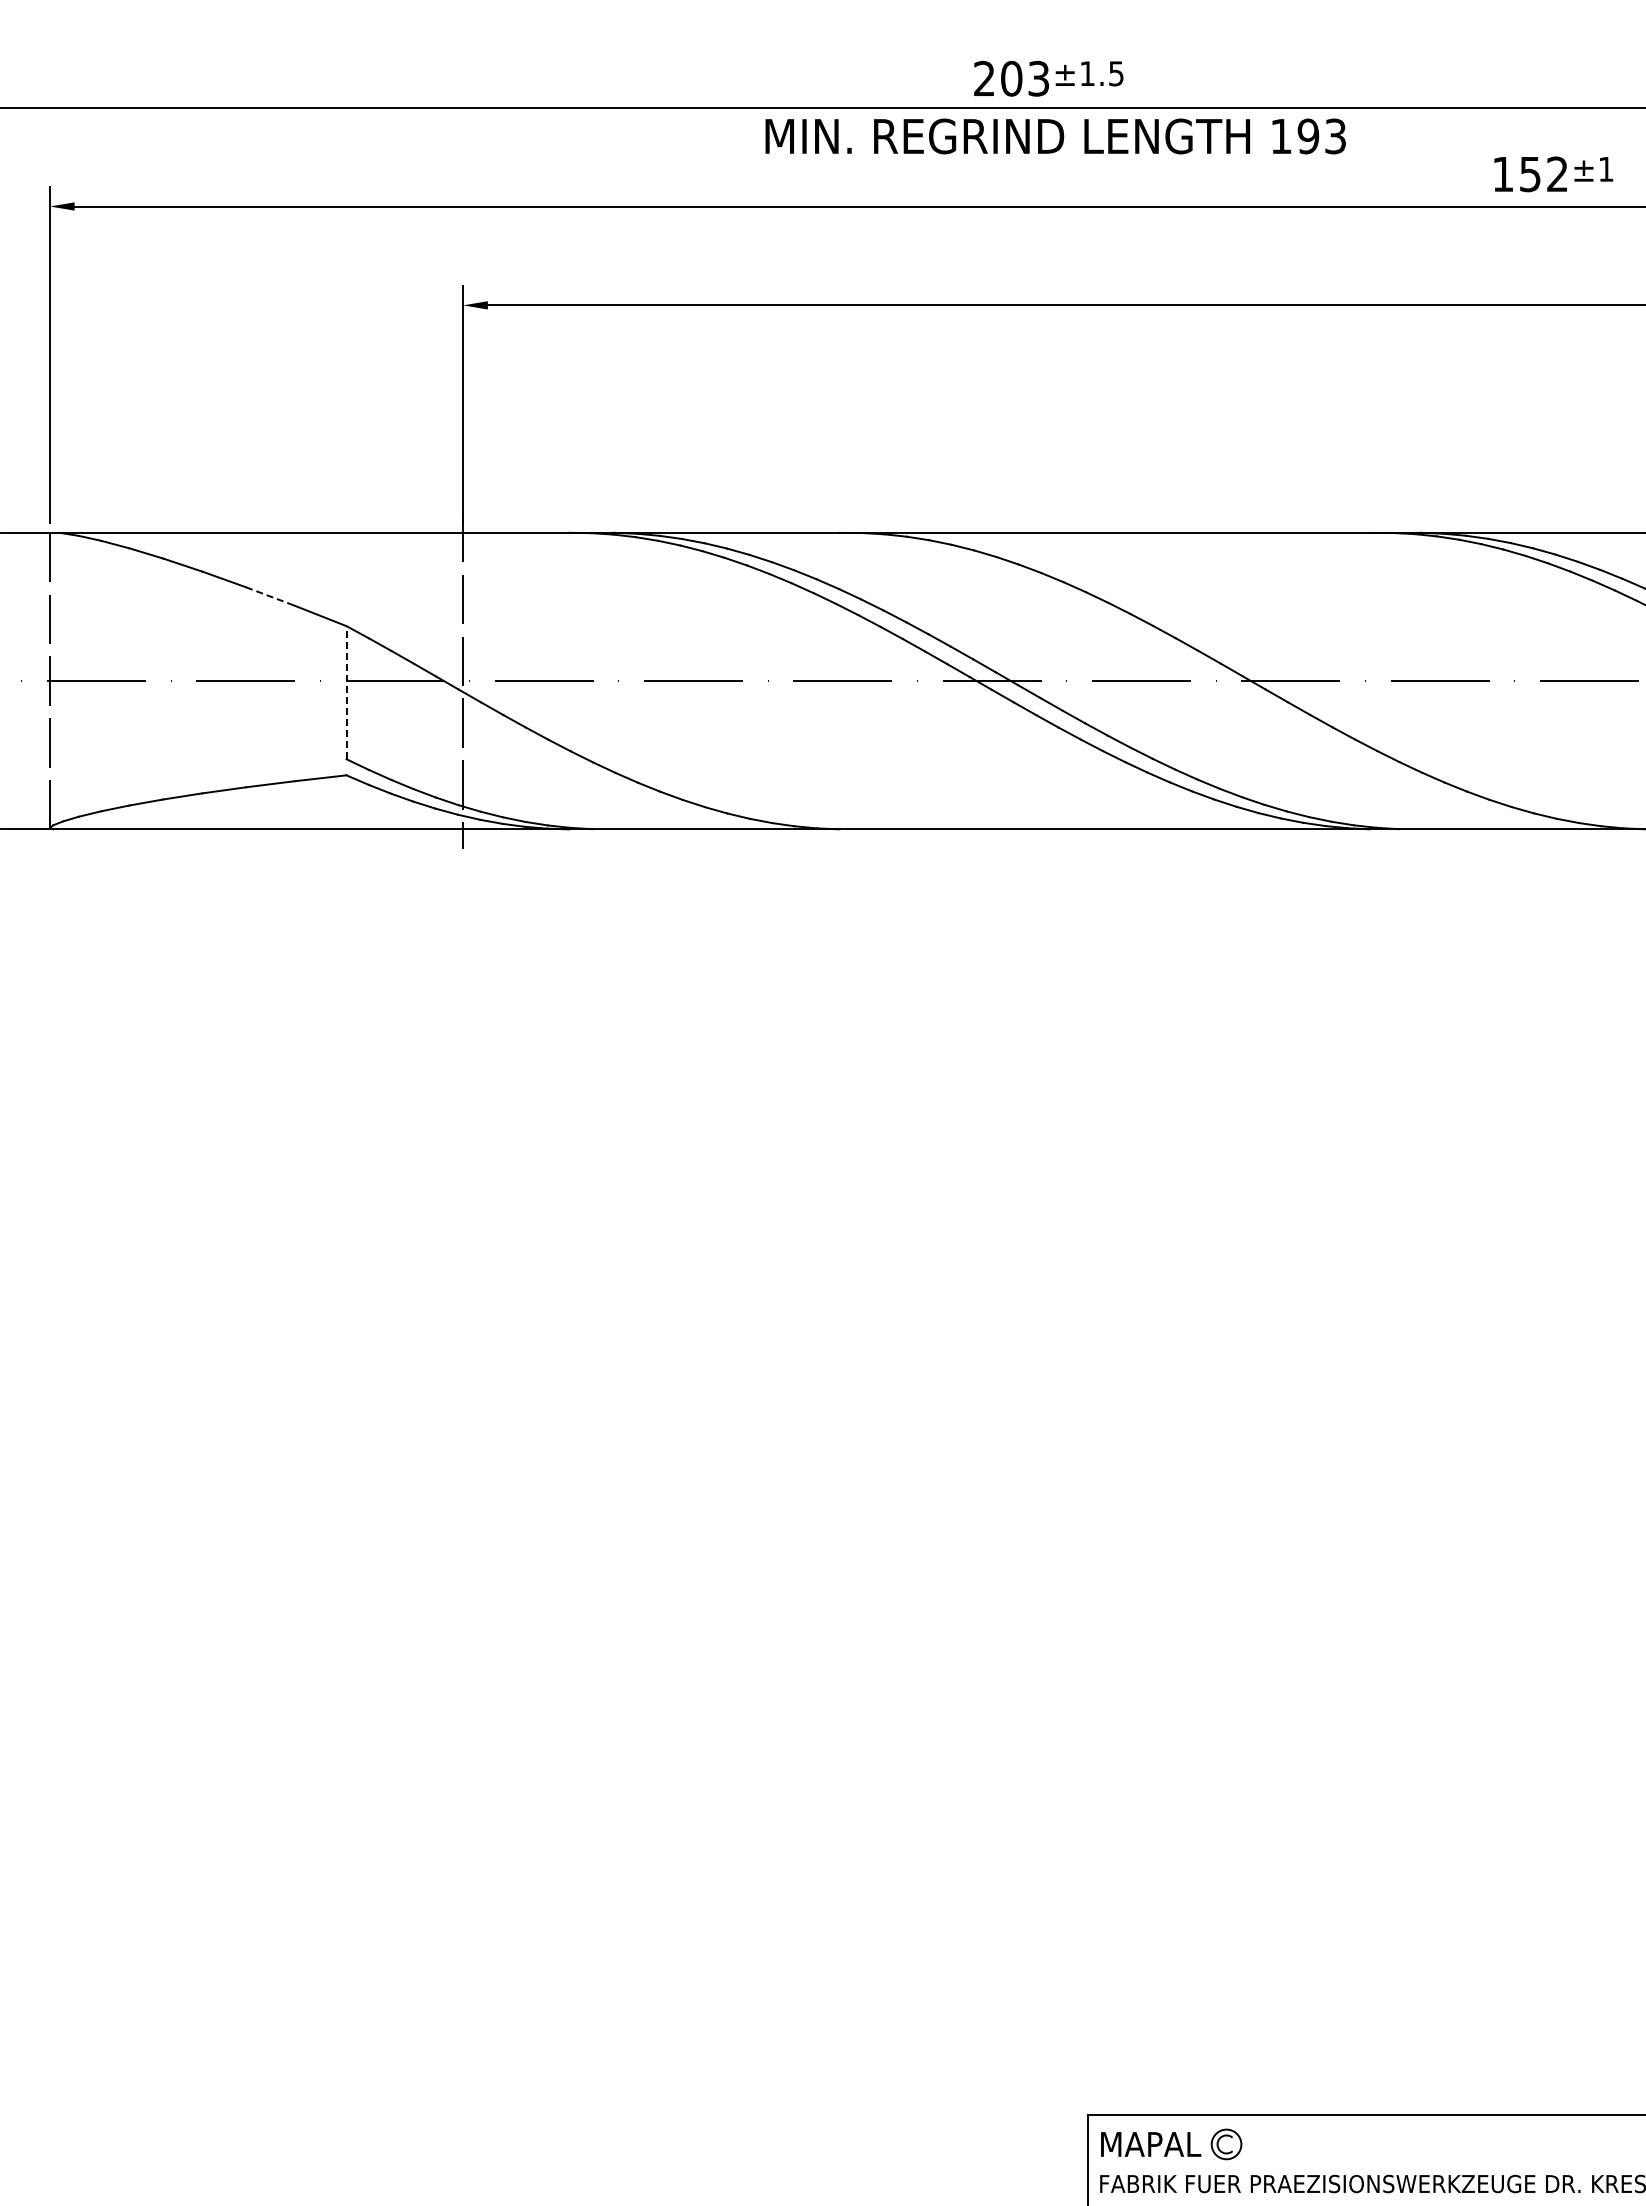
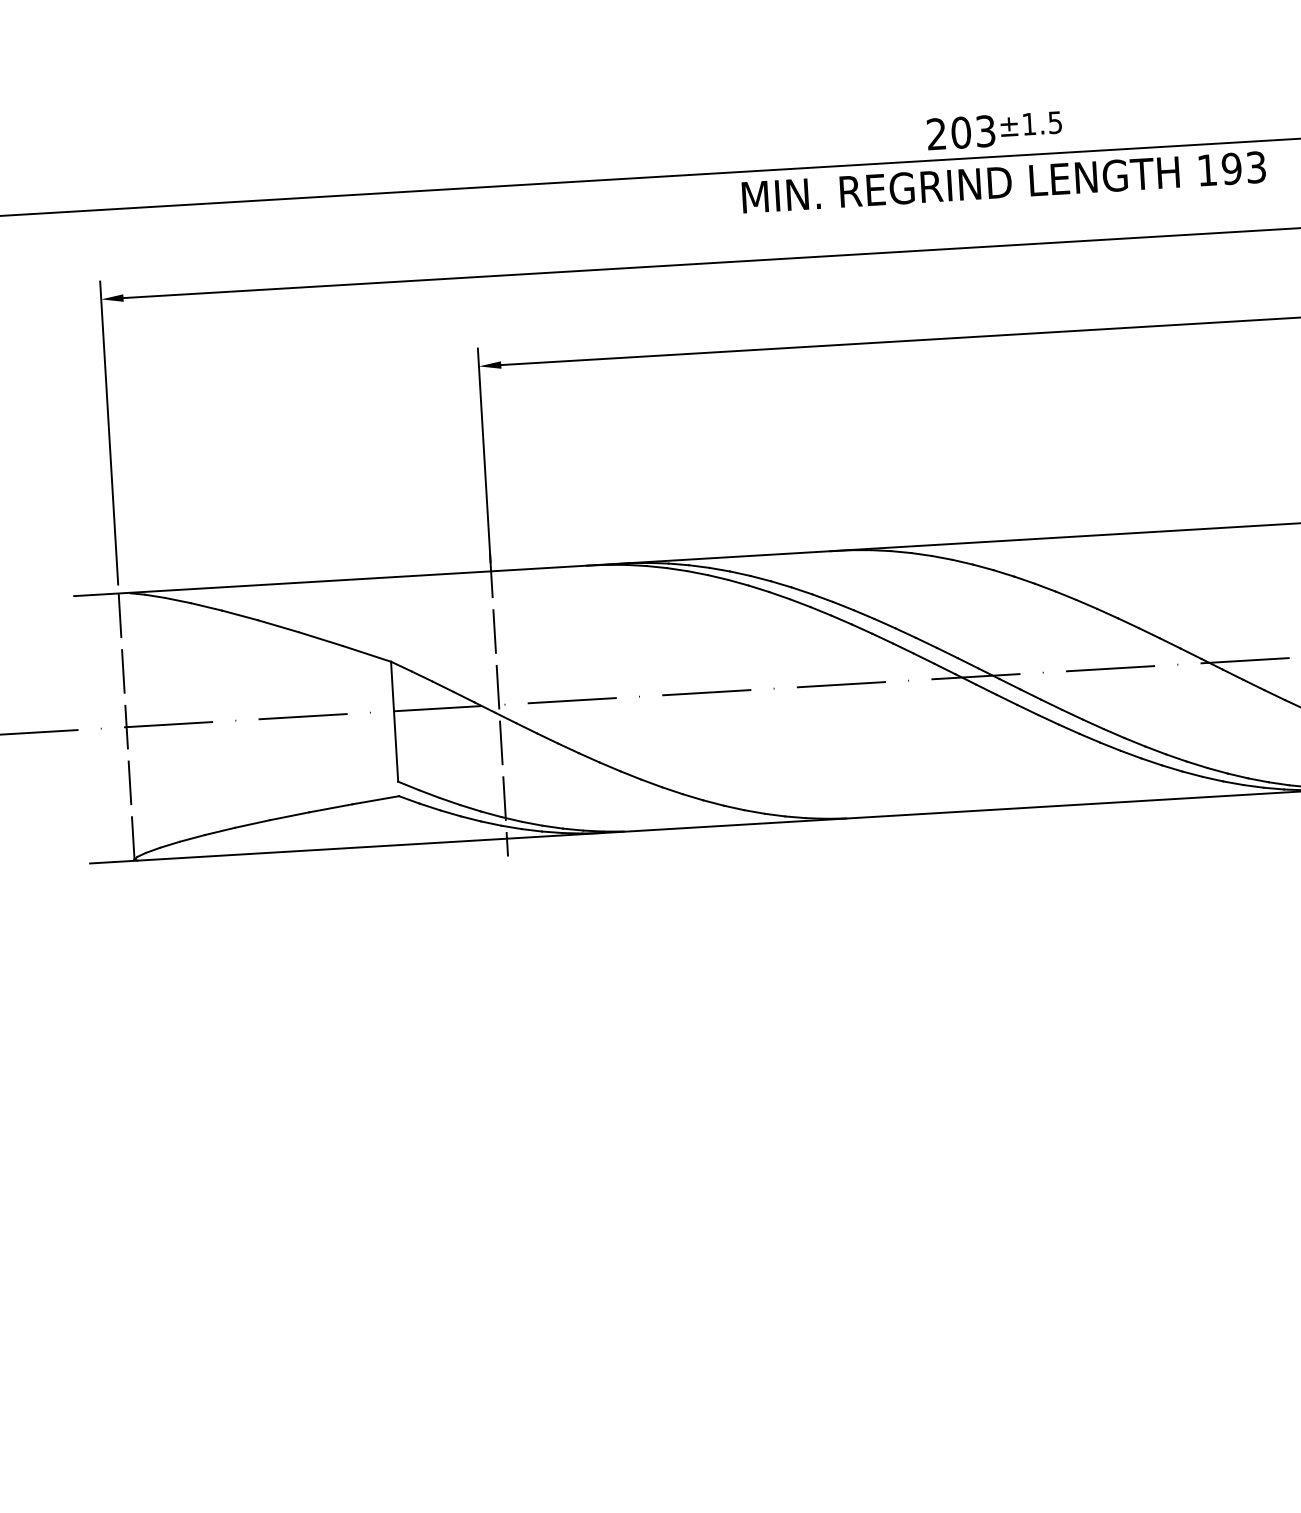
line: (270, 596) -> (320, 639), dashed -> solid
line: (346, 692) -> (394, 721), dashed -> solid

